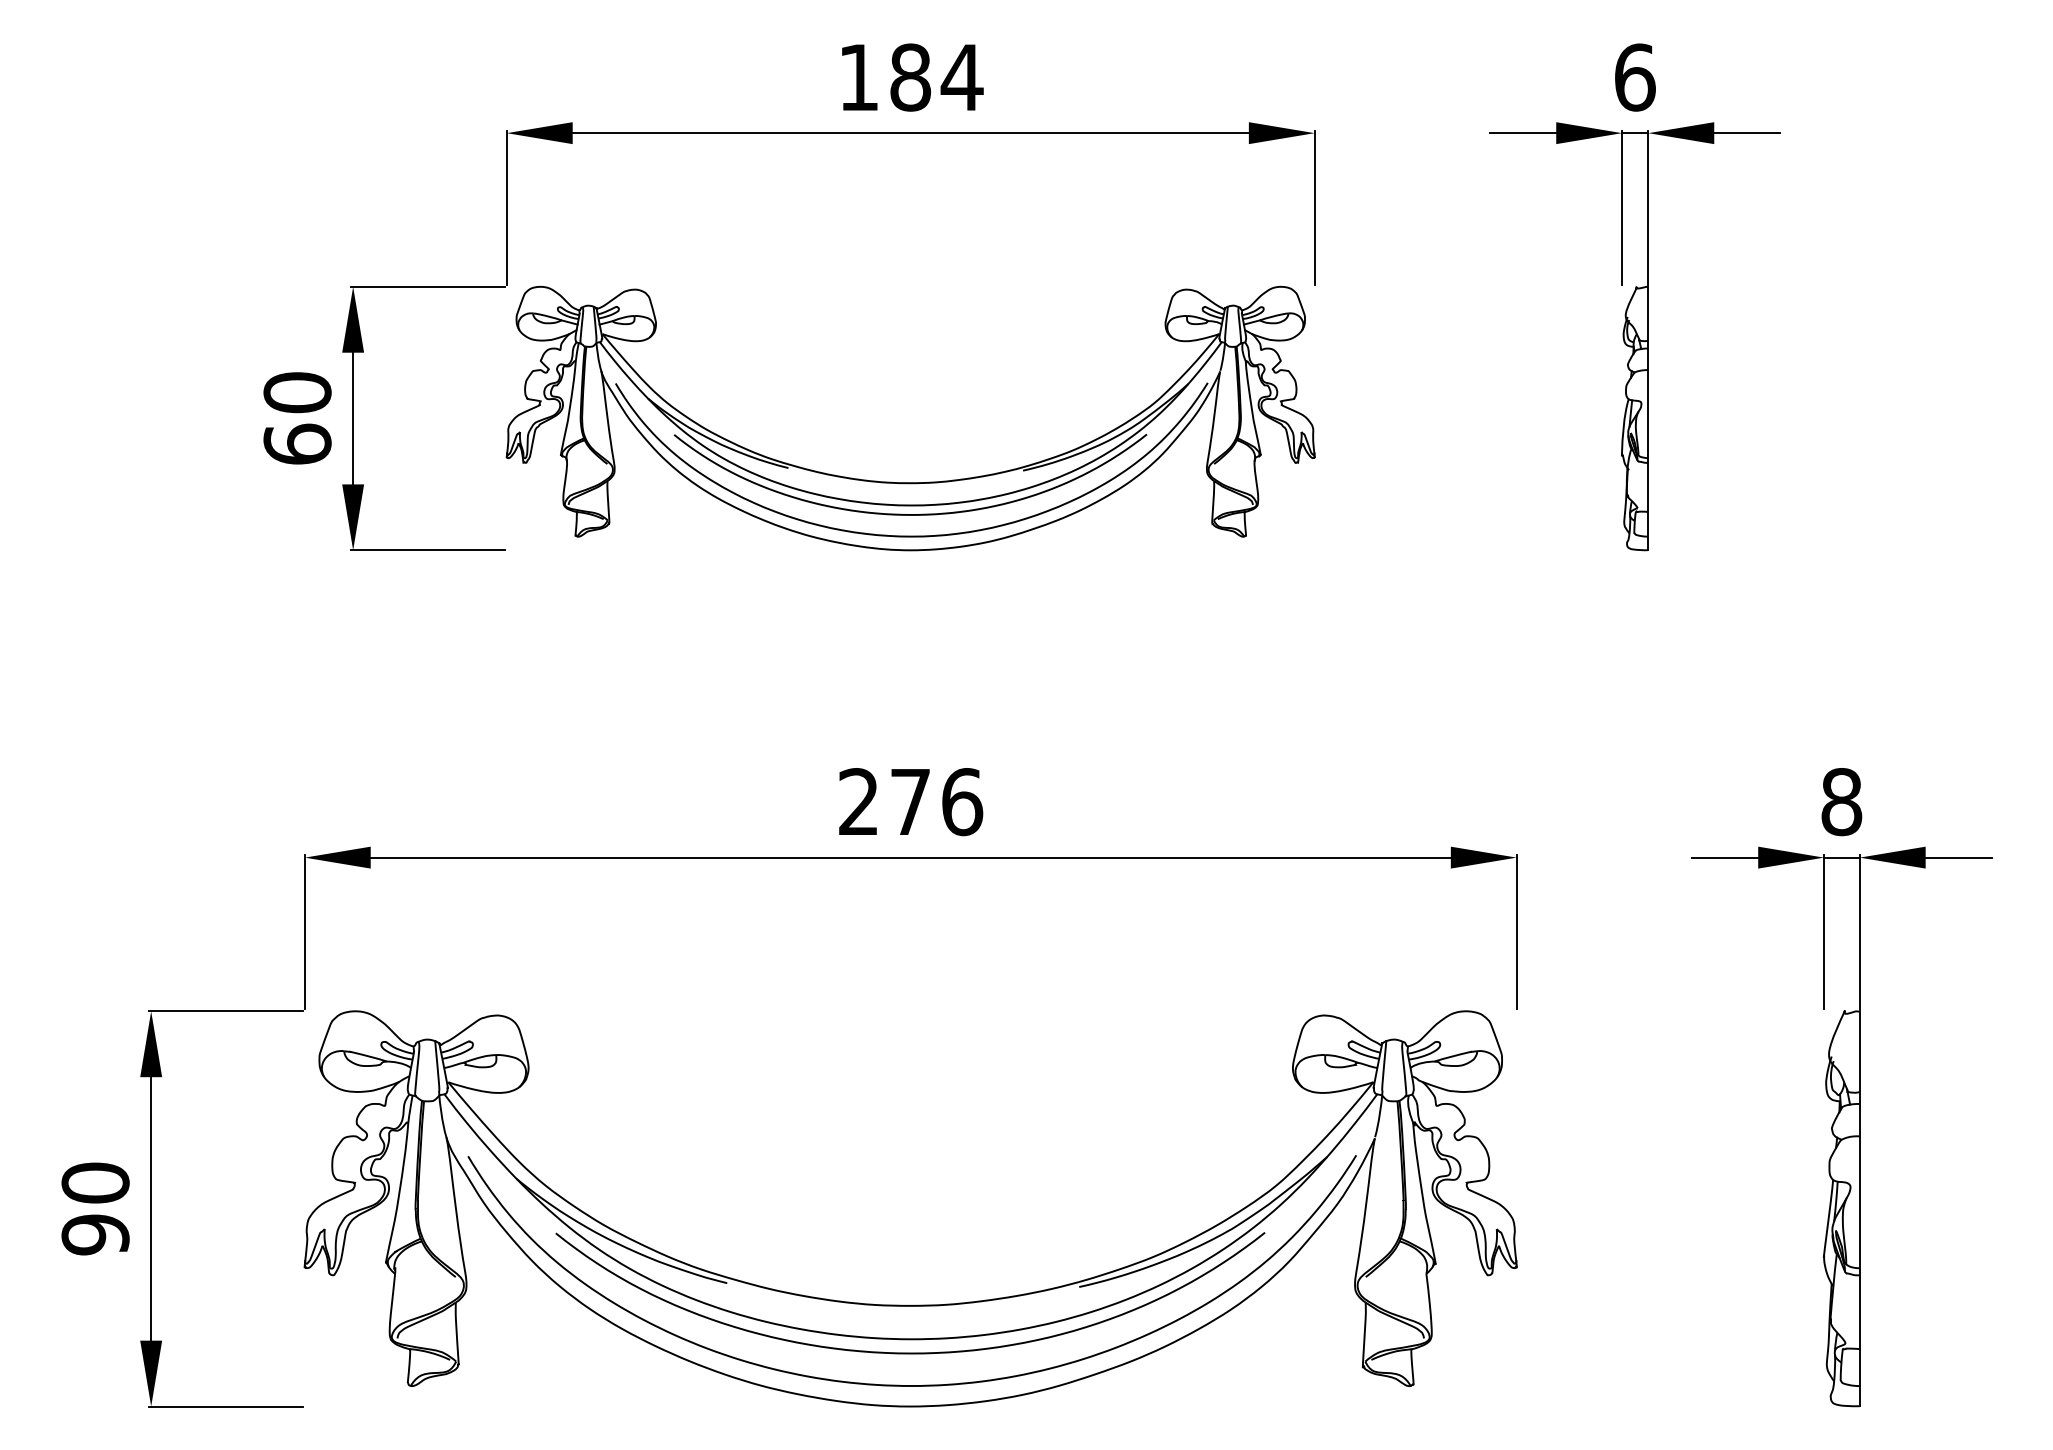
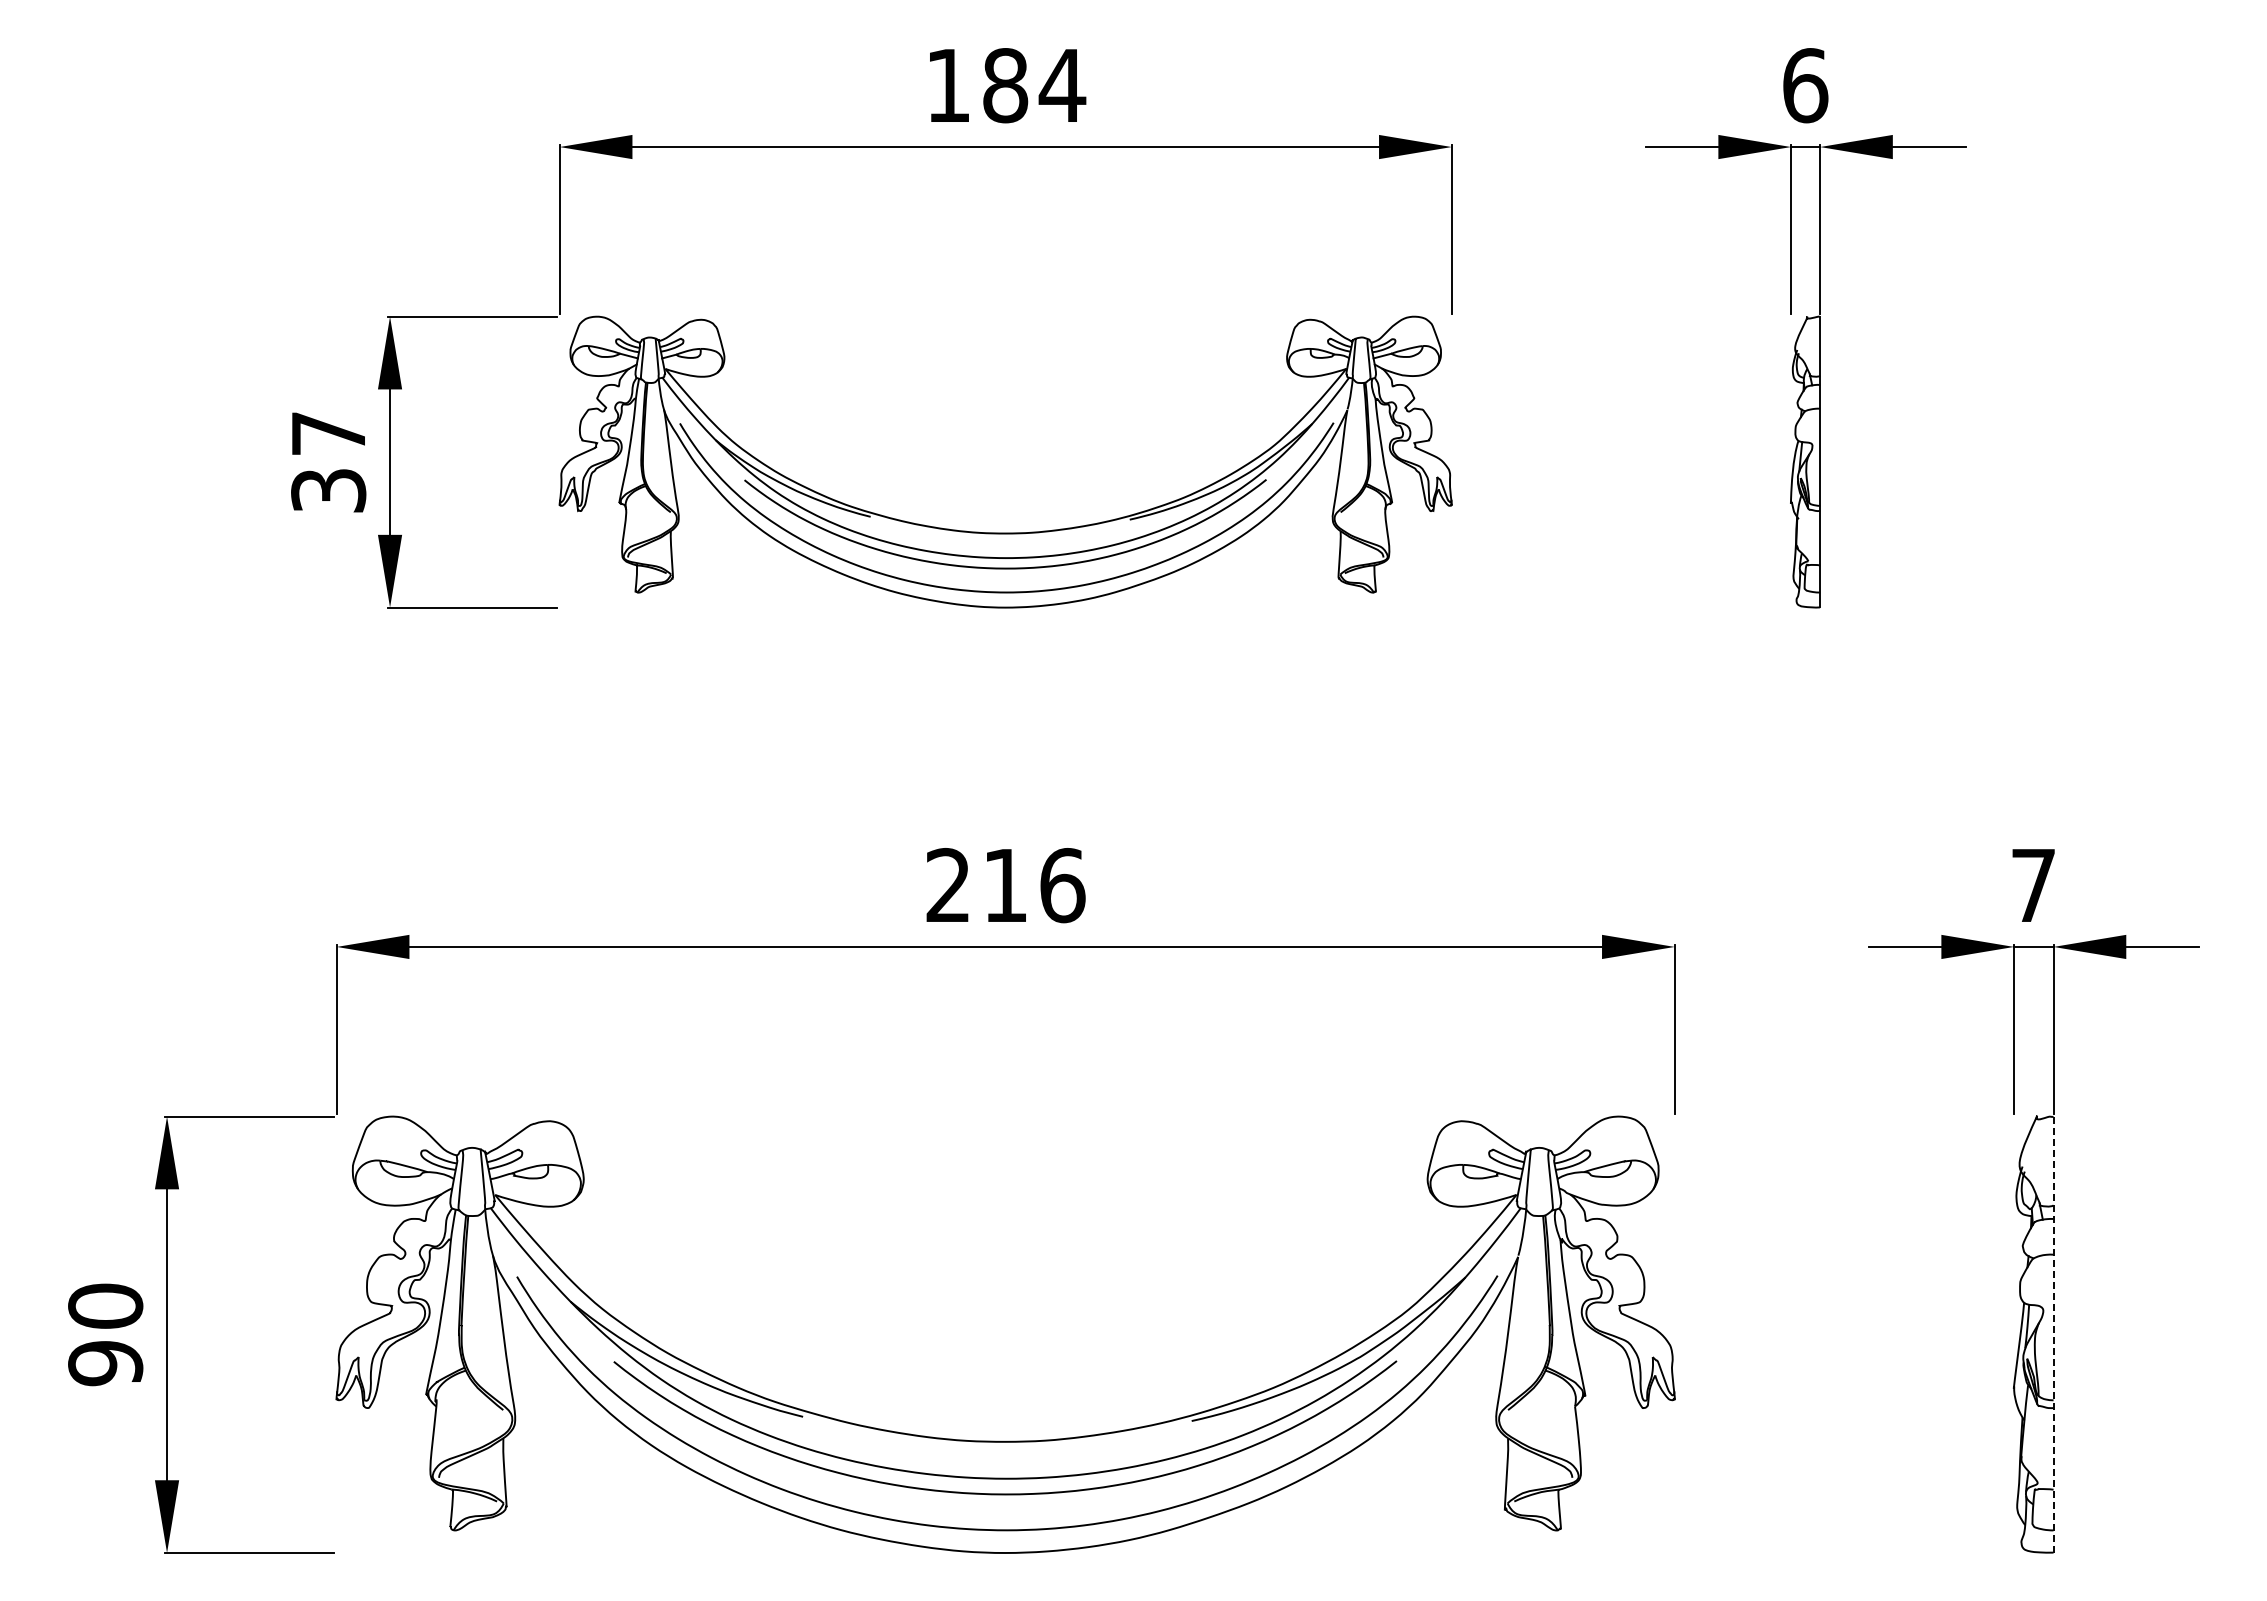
text: (297, 417) -> (328, 461), 60 -> 37
text: (910, 801) -> (1005, 885), 276 -> 216
text: (1841, 801) -> (2033, 885), 8 -> 7
line: (1859, 1208) -> (2053, 1334), solid -> dashed

